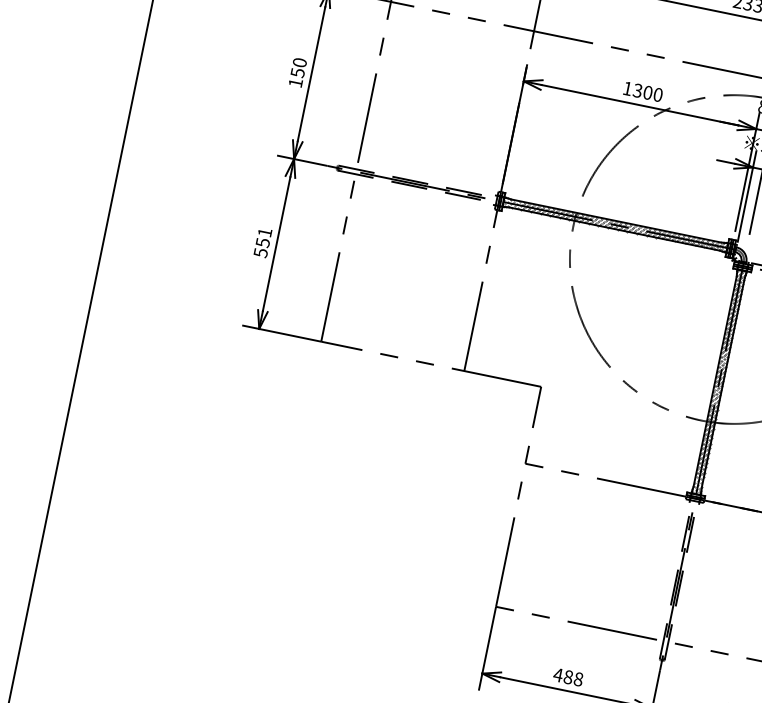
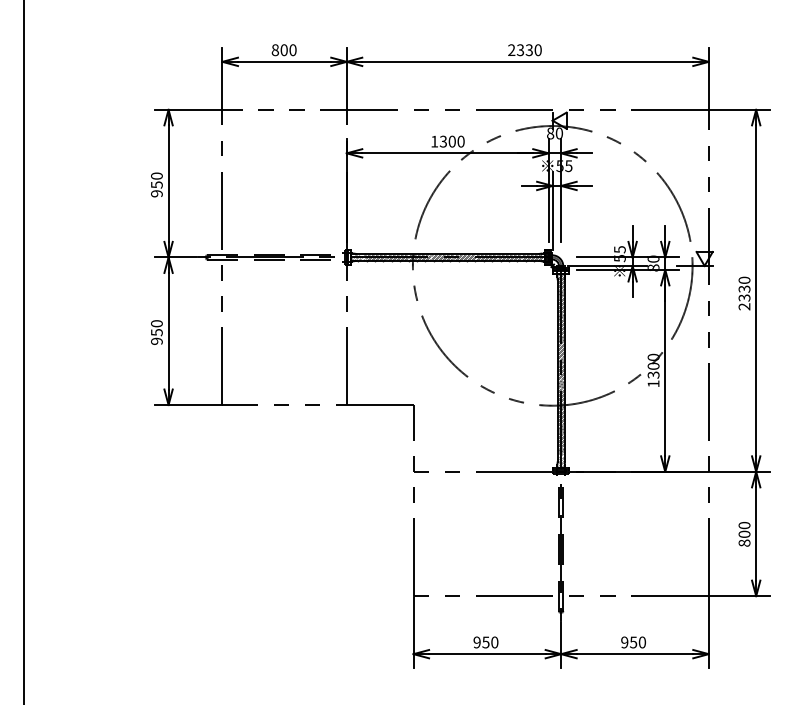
text: (295, 82) -> (156, 193), 150 -> 950
text: (262, 242) -> (156, 332), 551 -> 950
text: (567, 677) -> (485, 642), 488 -> 950

